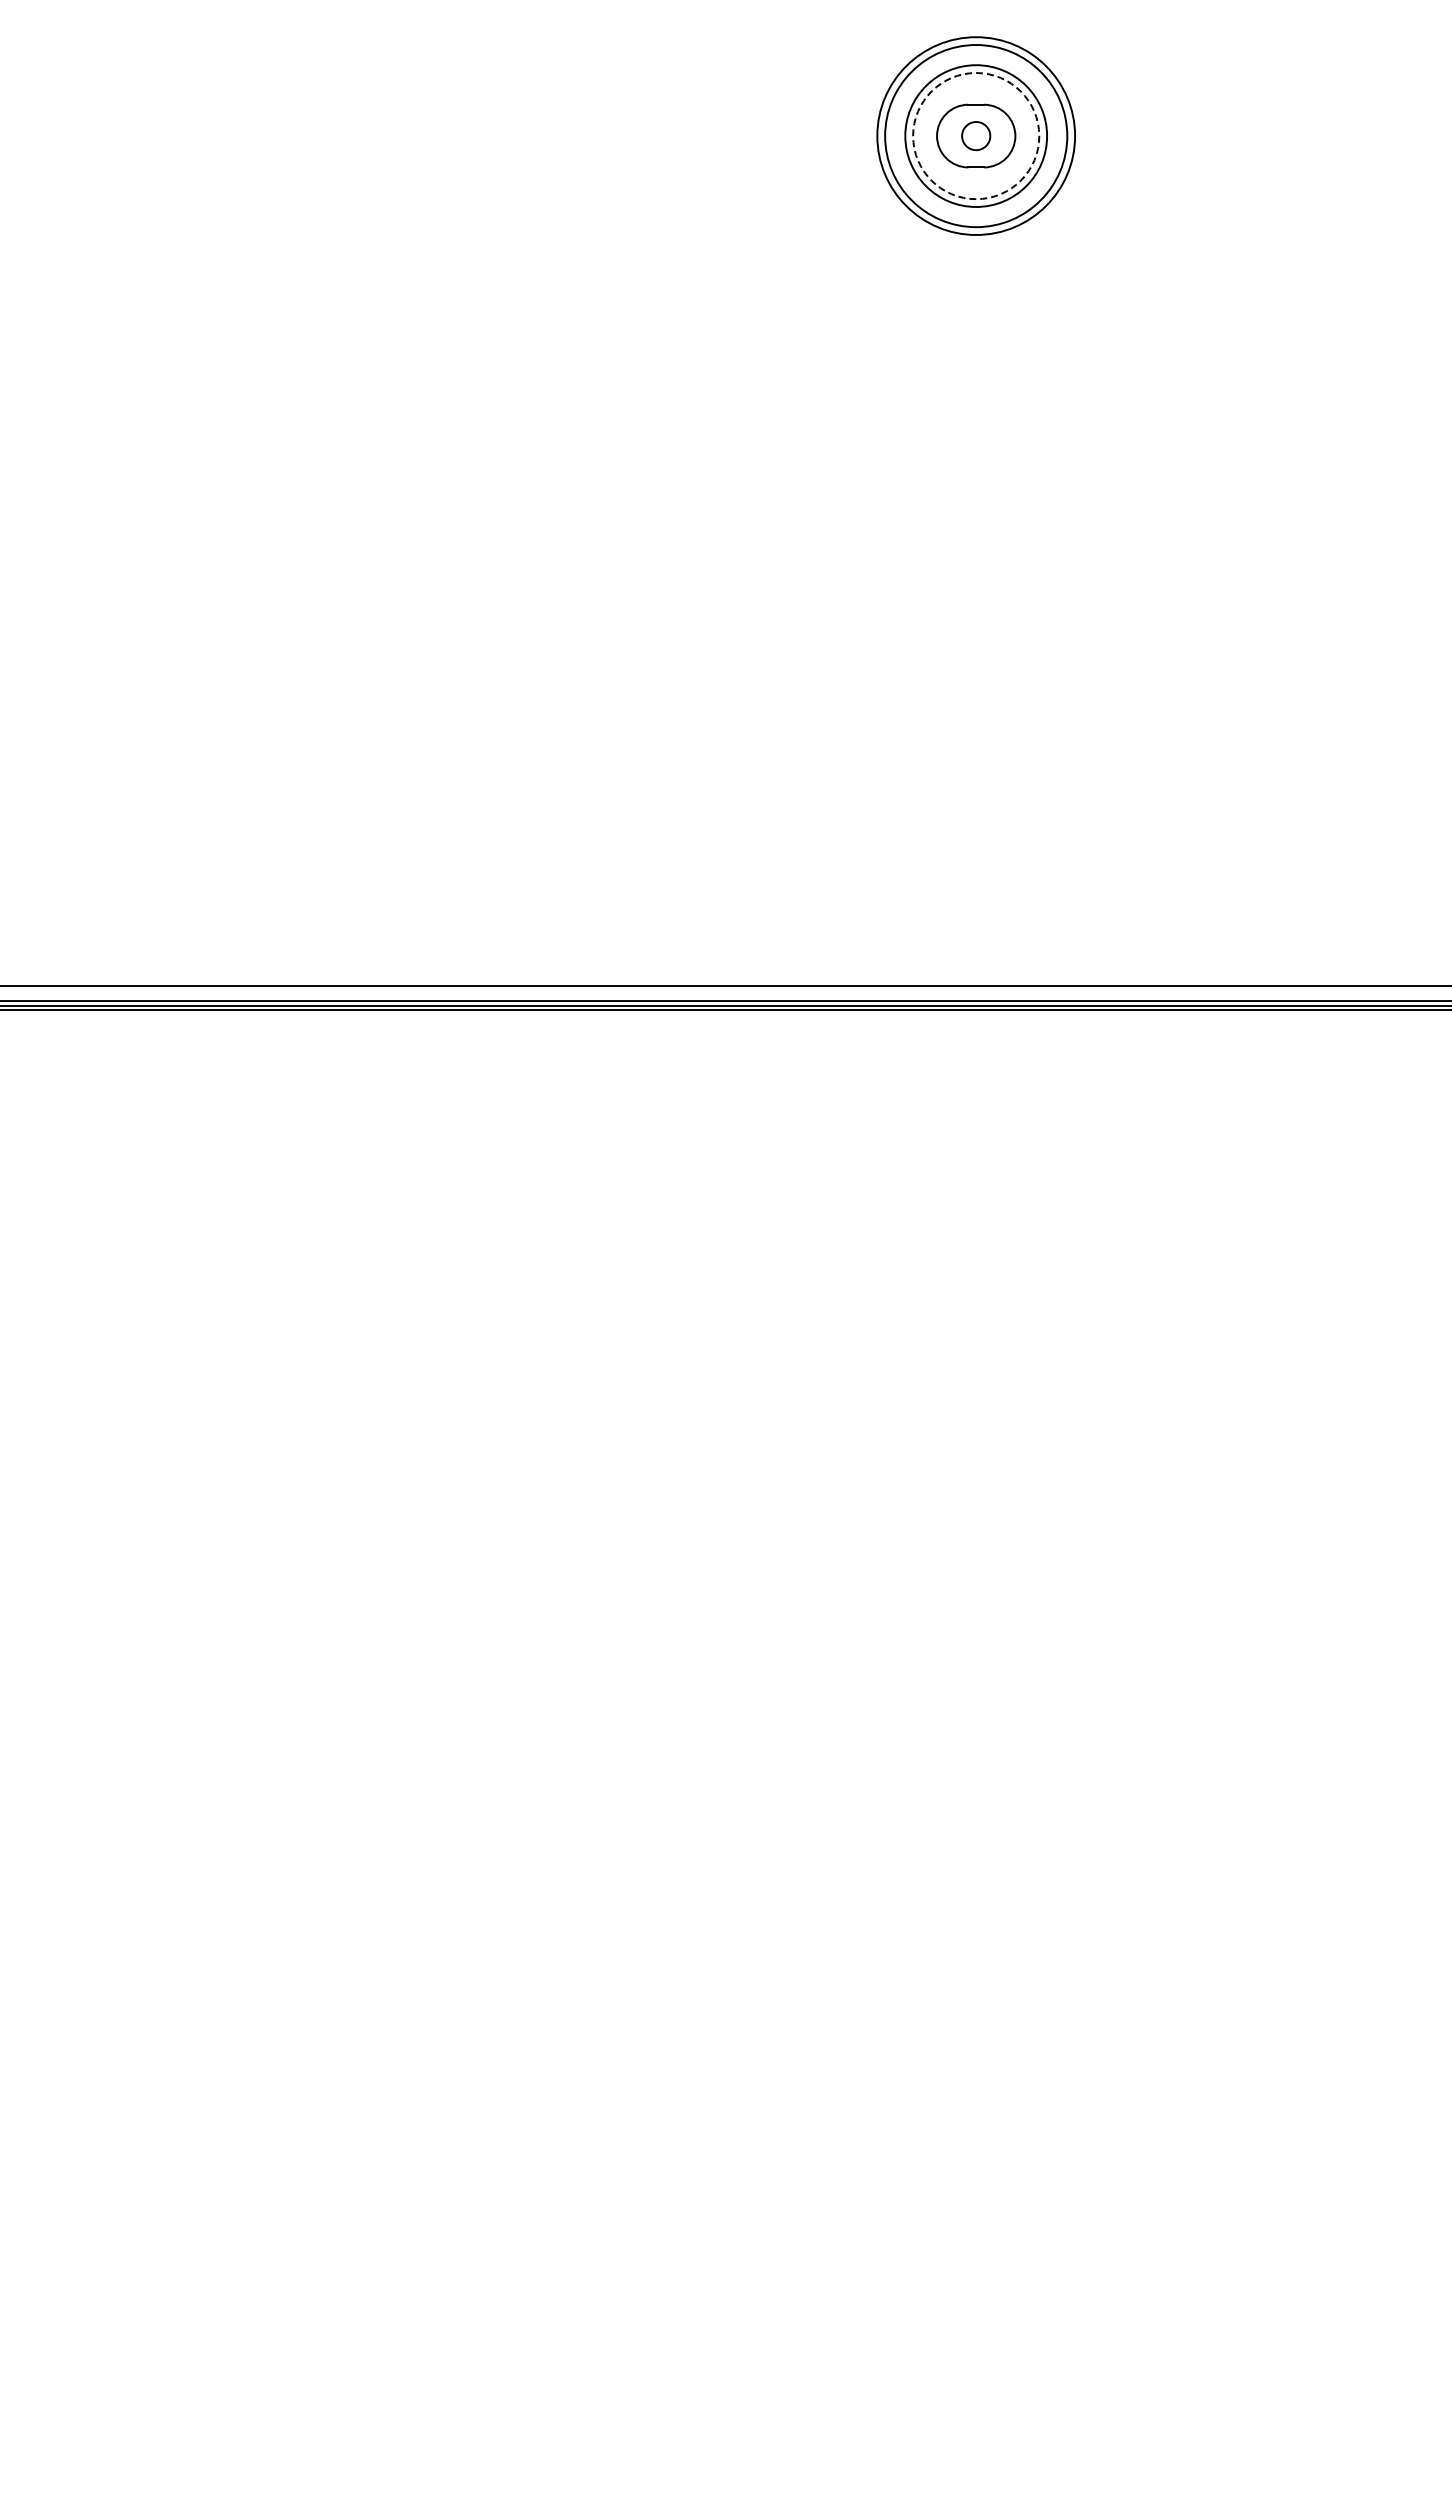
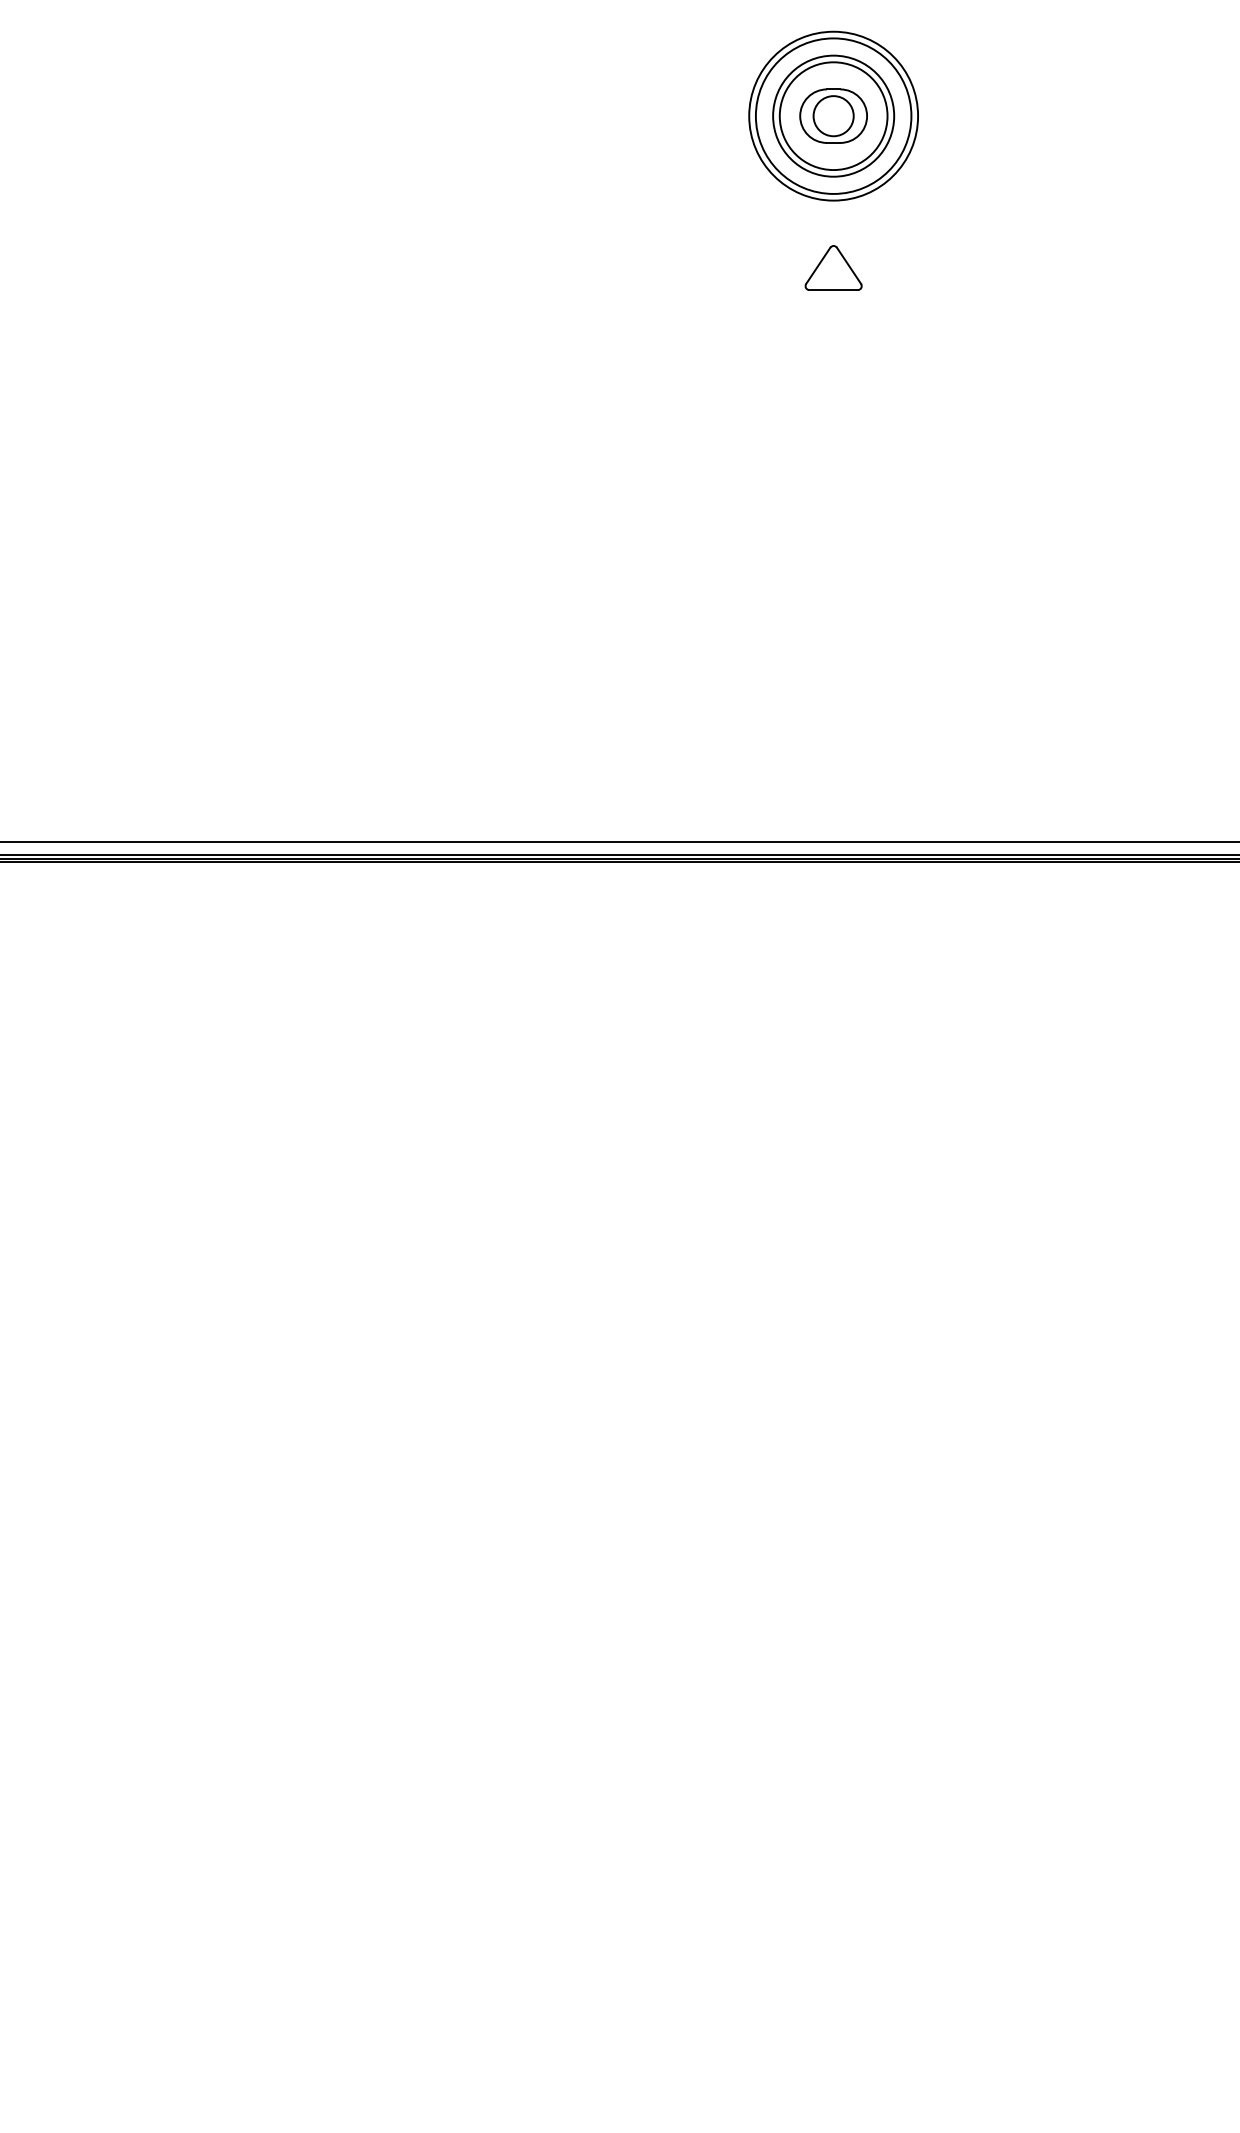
circle: (975, 135) -> (833, 115), size x1.67
circle: (976, 136) -> (833, 116), dashed -> solid
part: (975, 313) -> (833, 267), added

